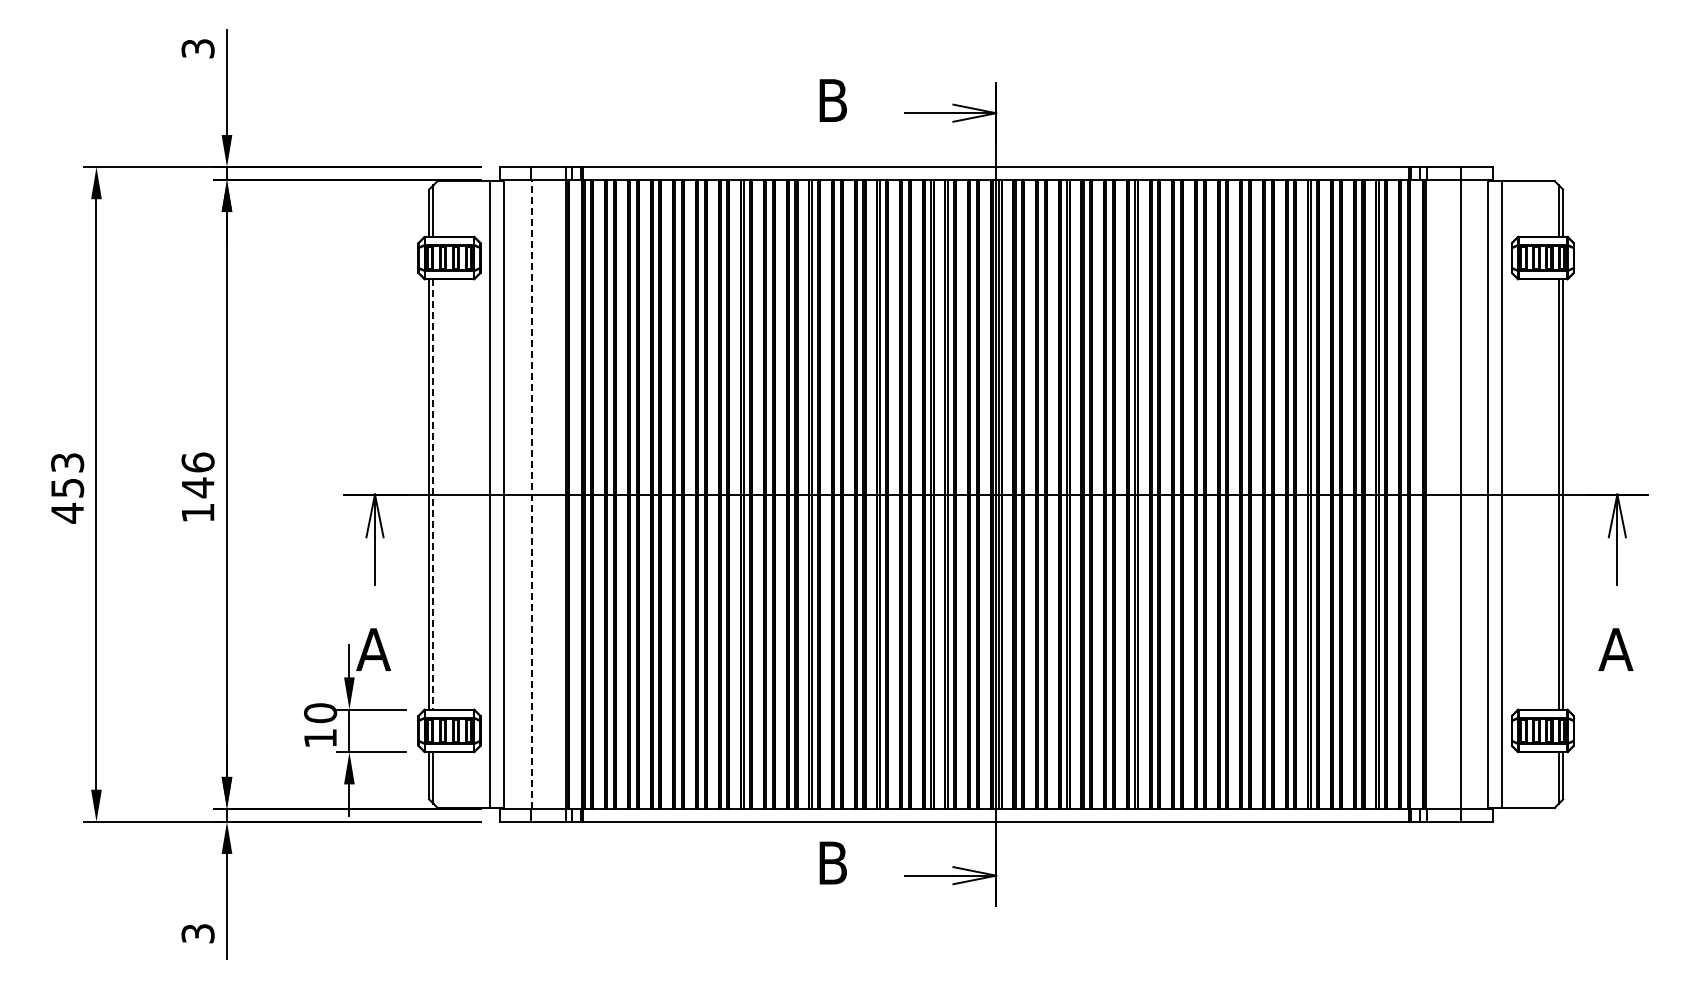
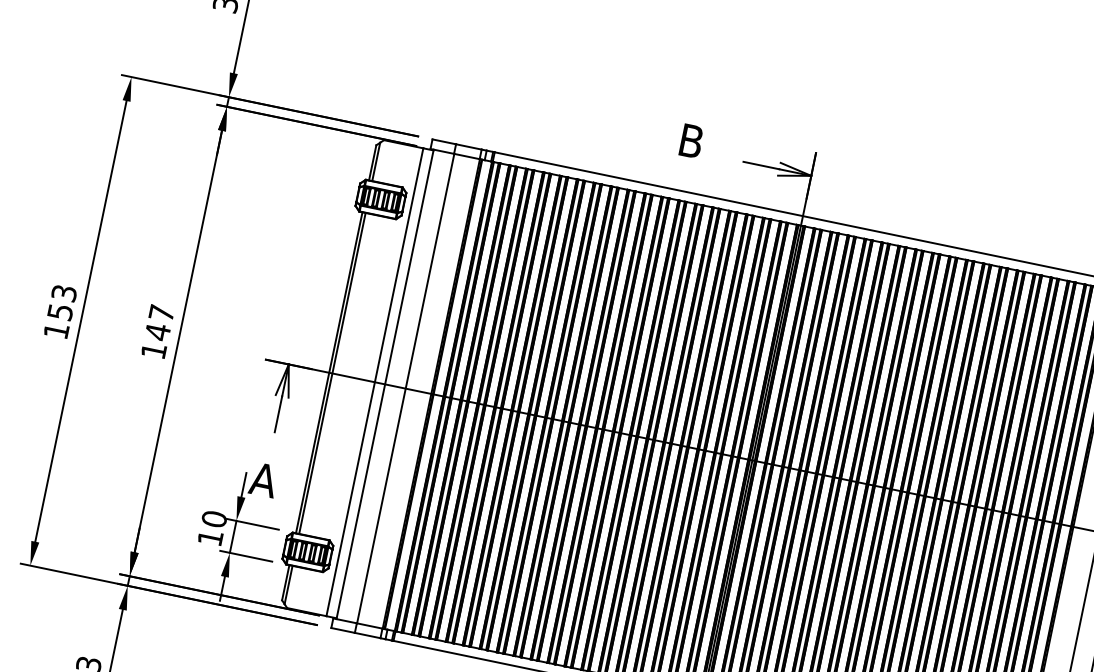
text: (197, 462) -> (161, 313), 146 -> 147
line: (433, 494) -> (332, 373), dashed -> solid
line: (531, 494) -> (405, 388), dashed -> solid
text: (67, 512) -> (56, 330), 453 -> 153

